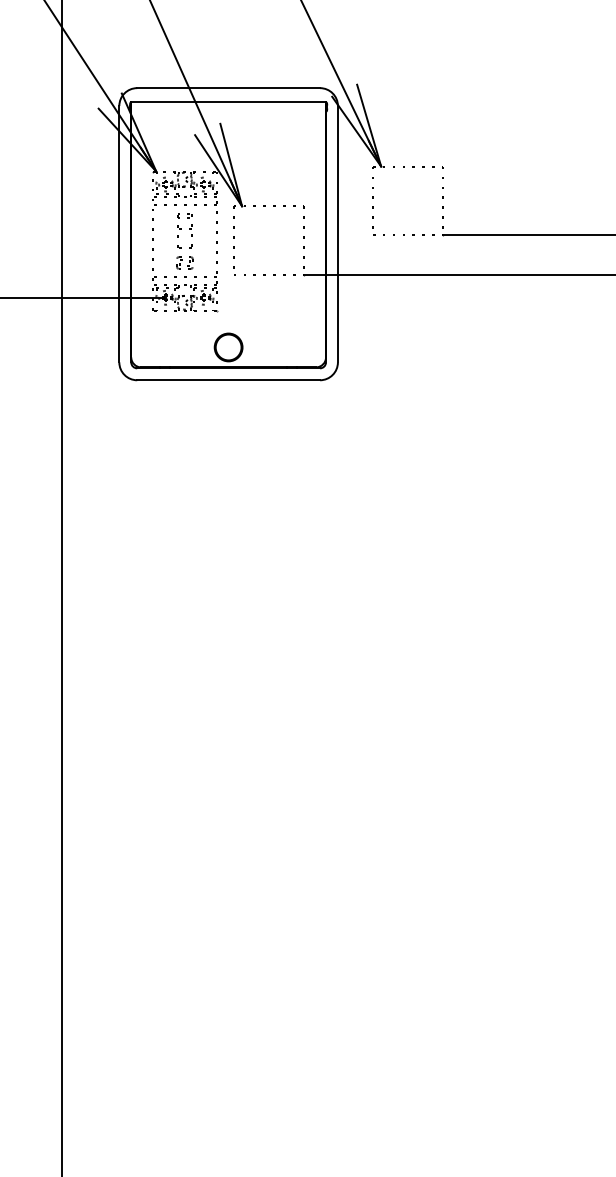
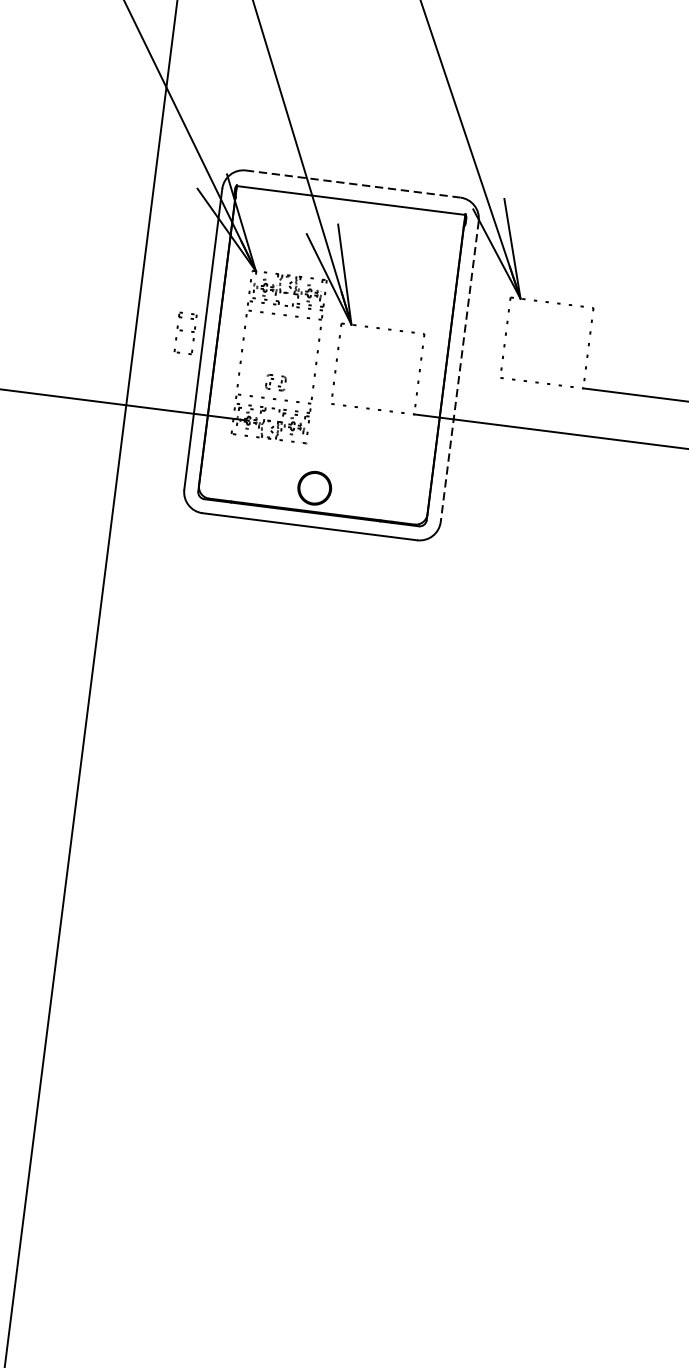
line: (229, 88) -> (354, 184), solid -> dashed
part: (184, 230) -> (185, 332), moved
line: (337, 234) -> (459, 371), solid -> dashed

